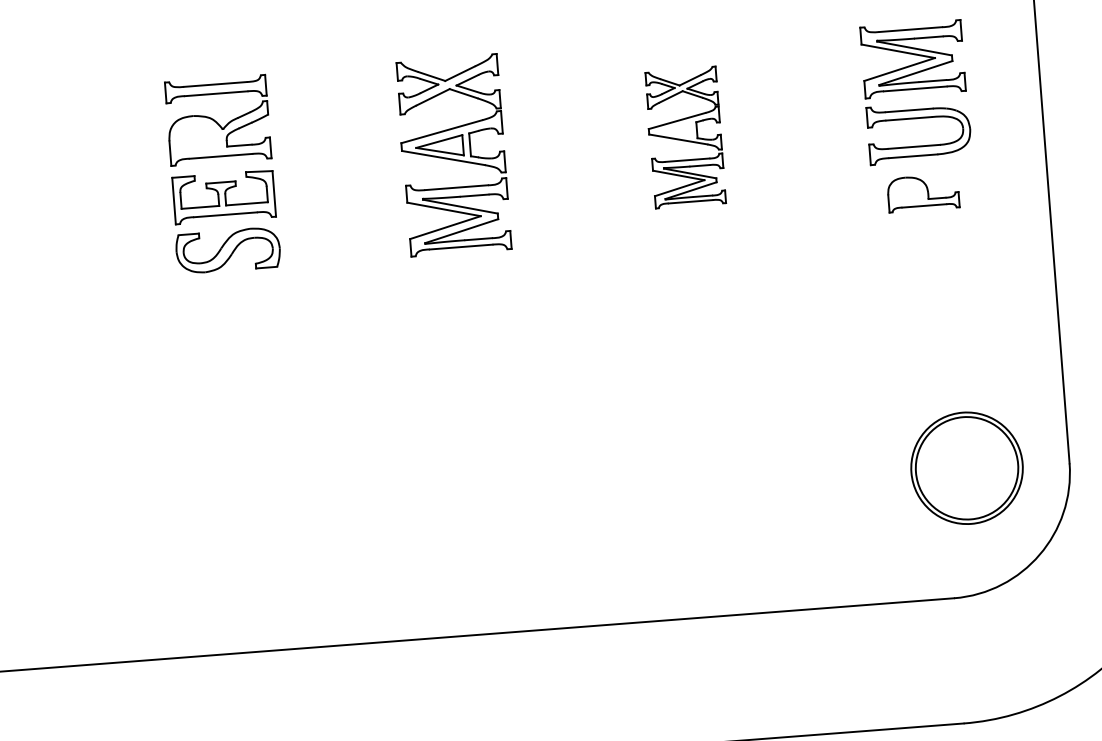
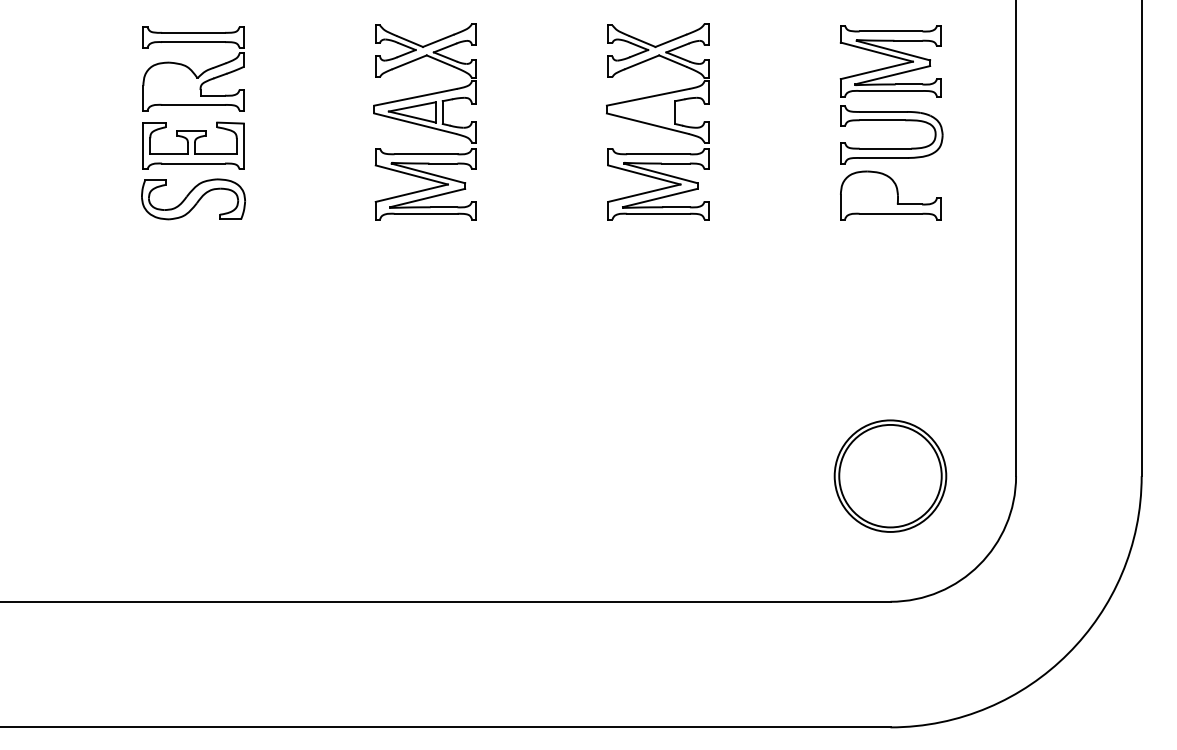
part: (684, 137) -> (657, 121), size x1.43
part: (922, 193) -> (890, 195), size x1.43
part: (967, 467) -> (890, 475), moved

